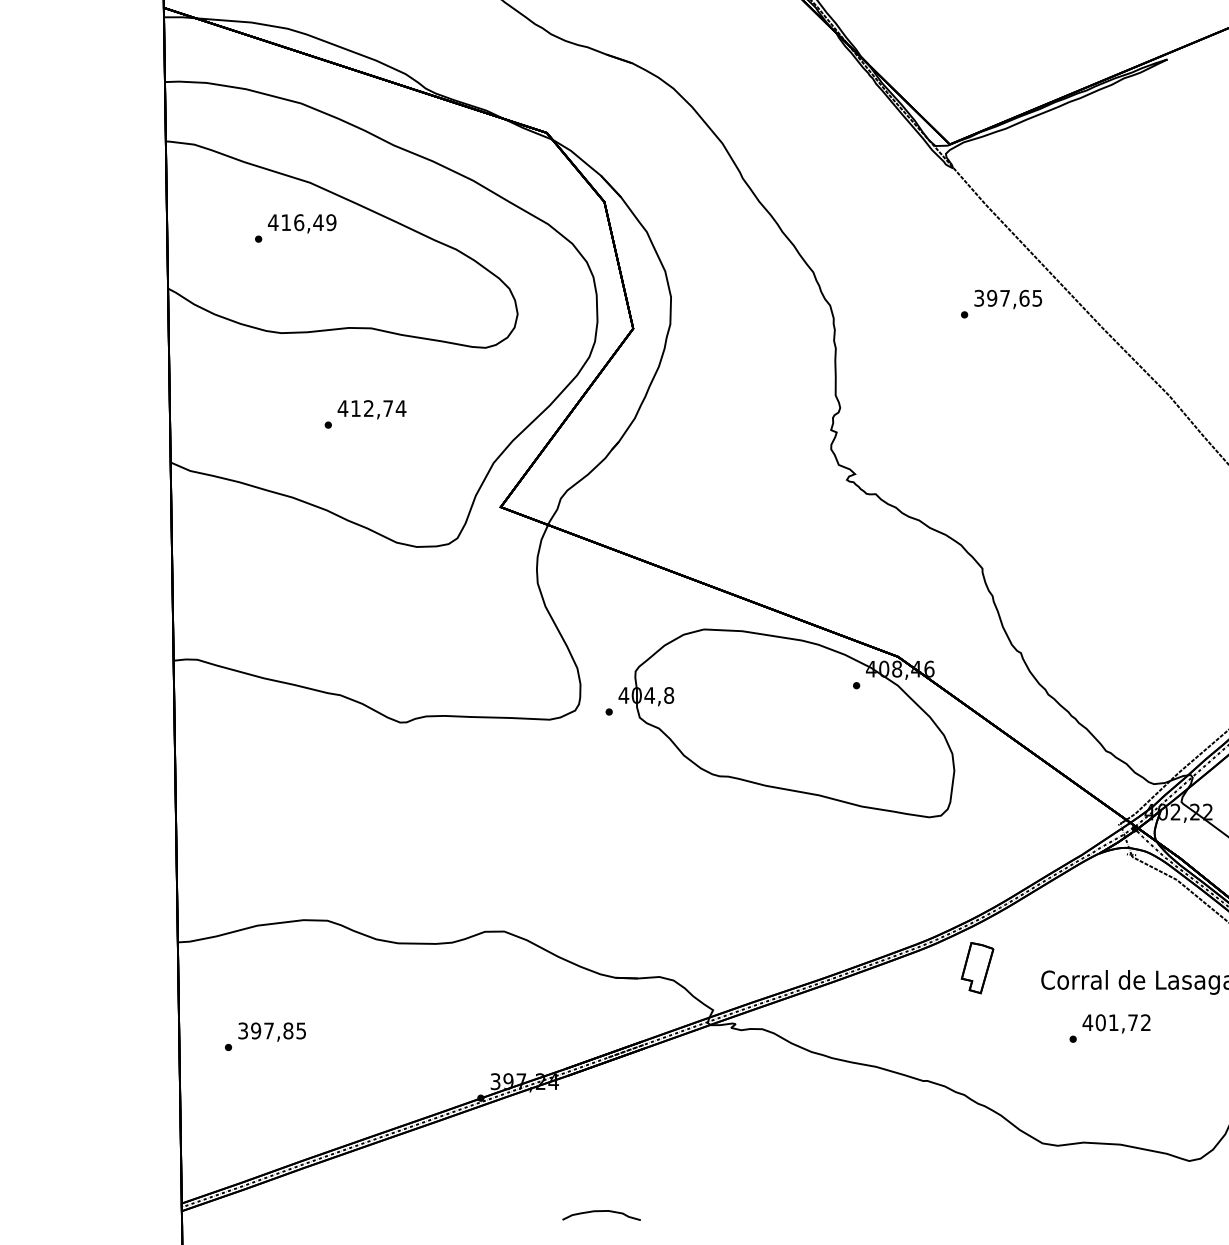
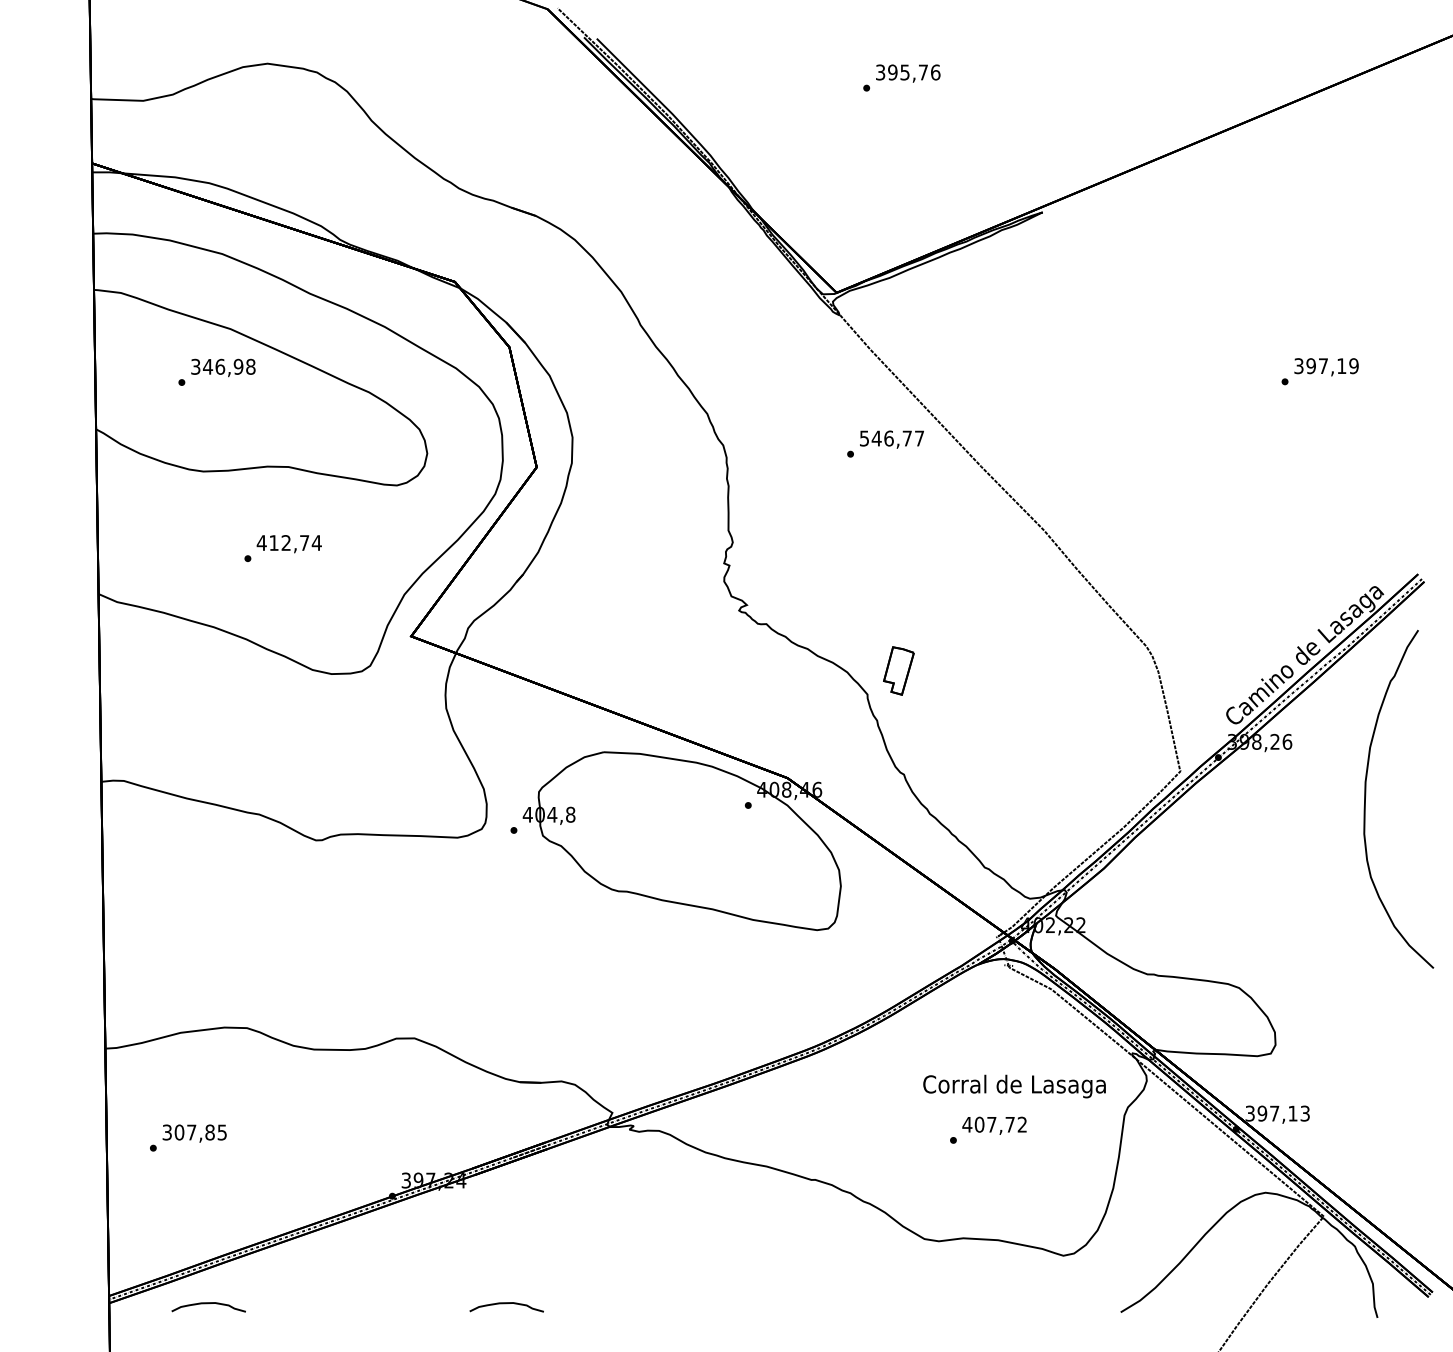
text: (301, 222) -> (222, 366), 416,49 -> 346,98
text: (1007, 298) -> (891, 438), 397,65 -> 546,77
part: (977, 967) -> (898, 670), moved
text: (1113, 1022) -> (991, 1124), 401,72 -> 407,72
text: (256, 1030) -> (179, 1132), 397,85 -> 307,85
curve: (286, 1212) -> (208, 1304), added

